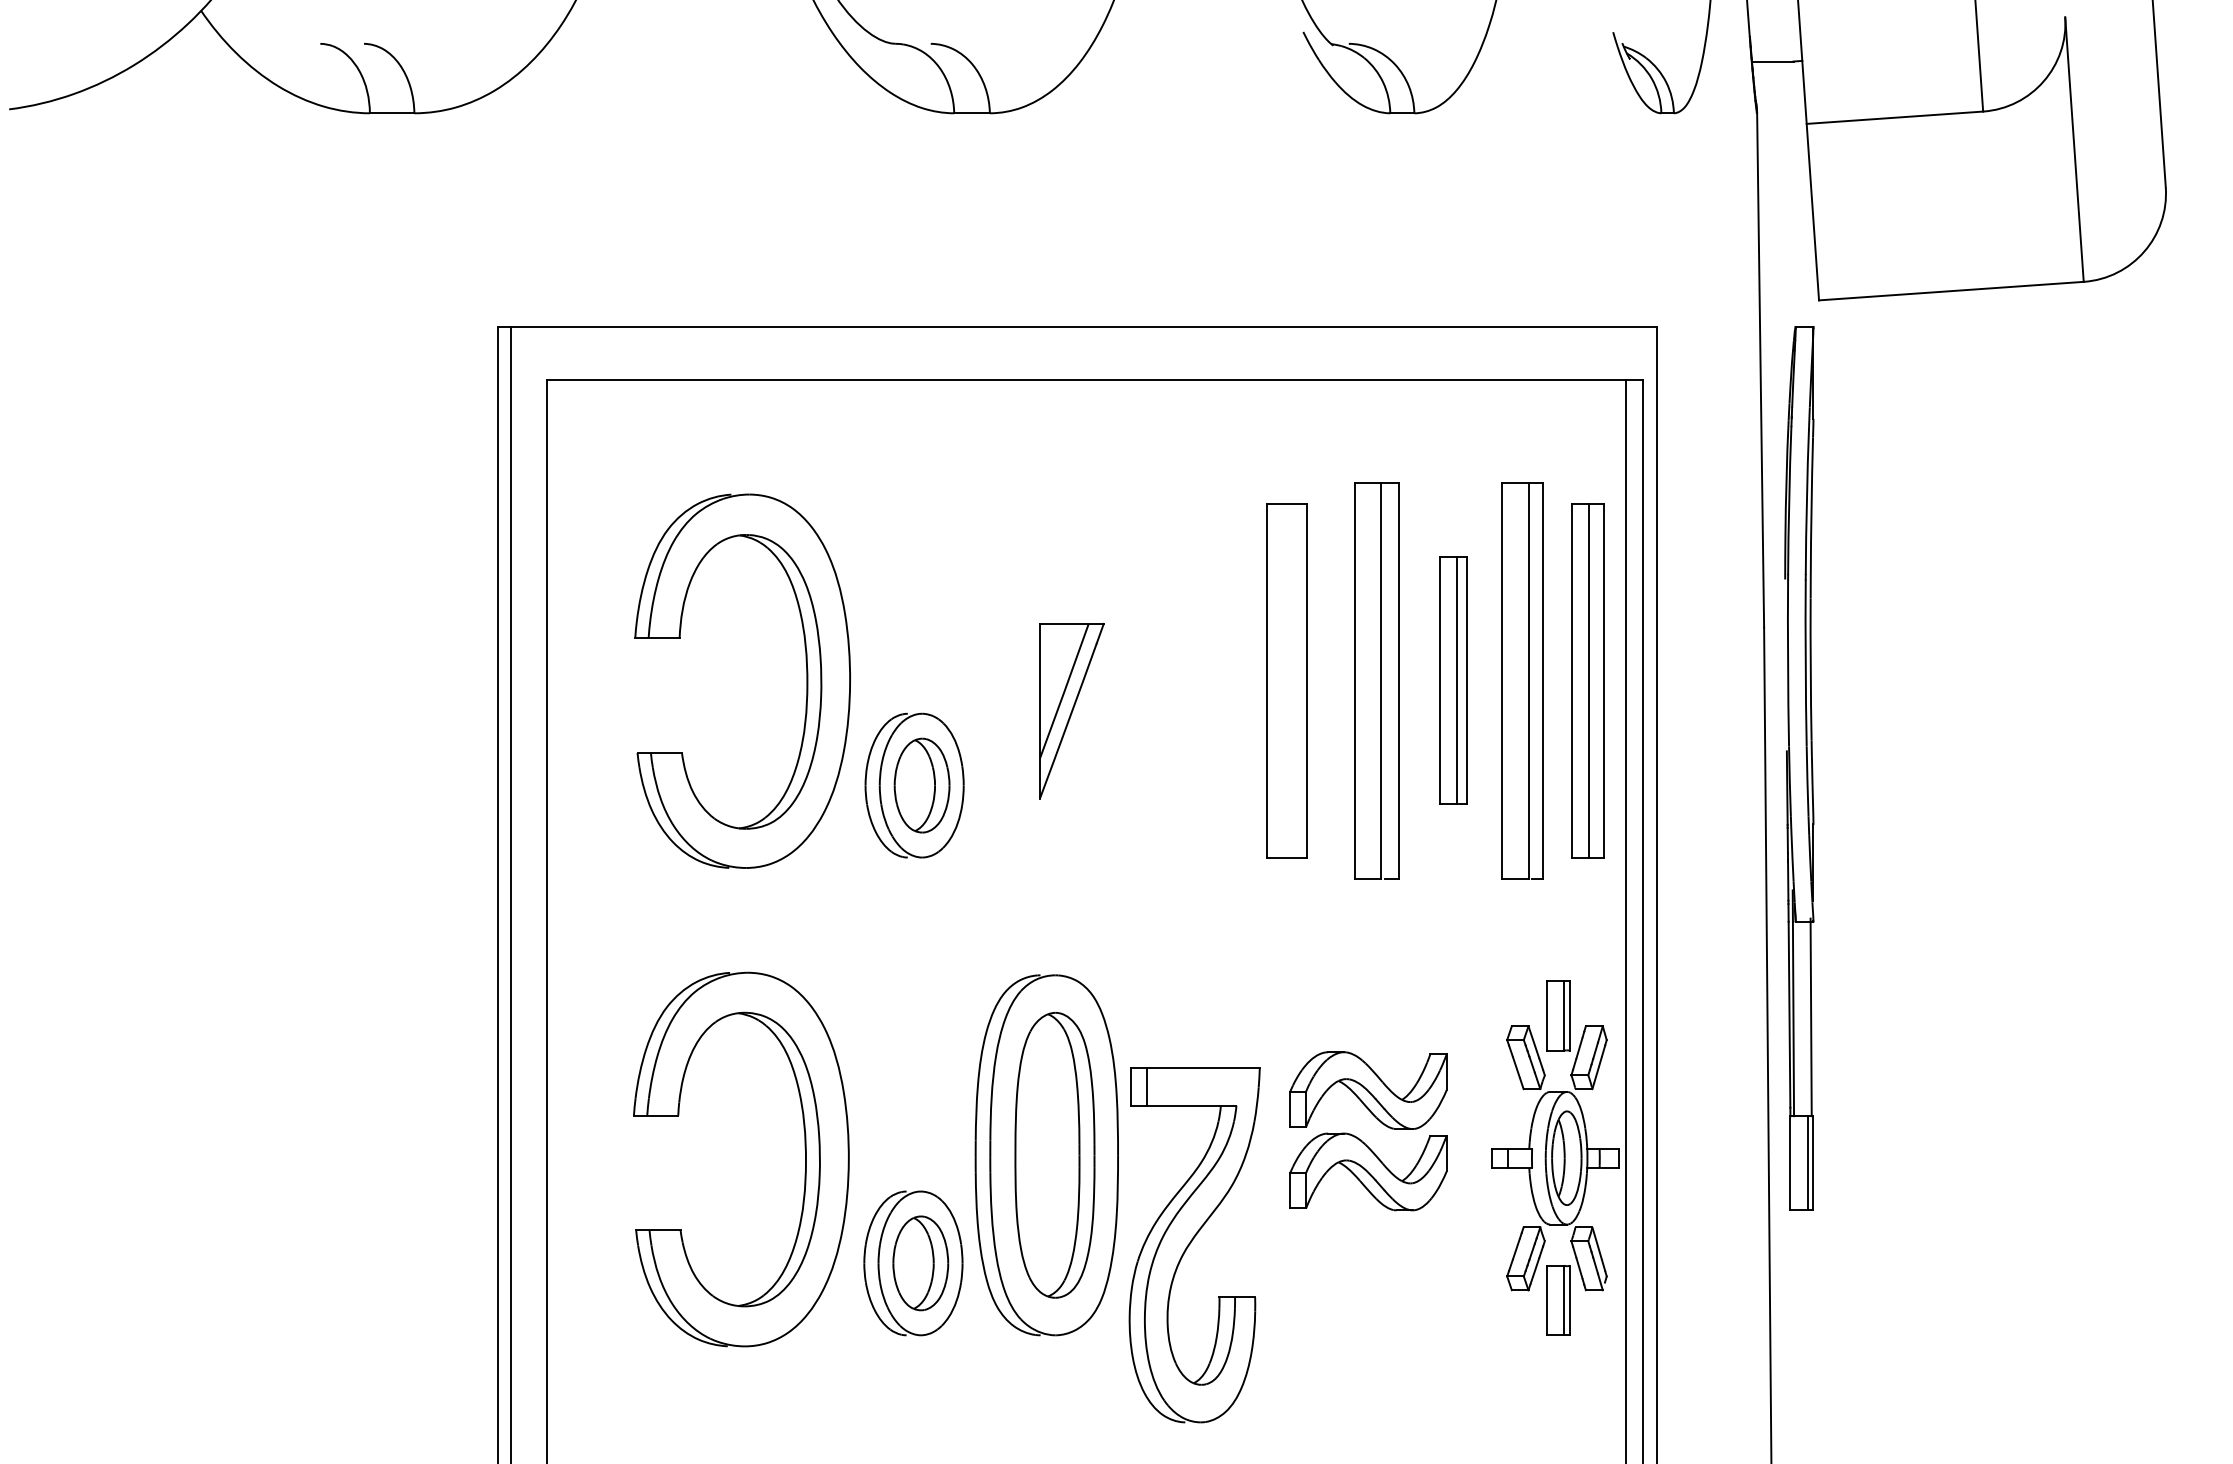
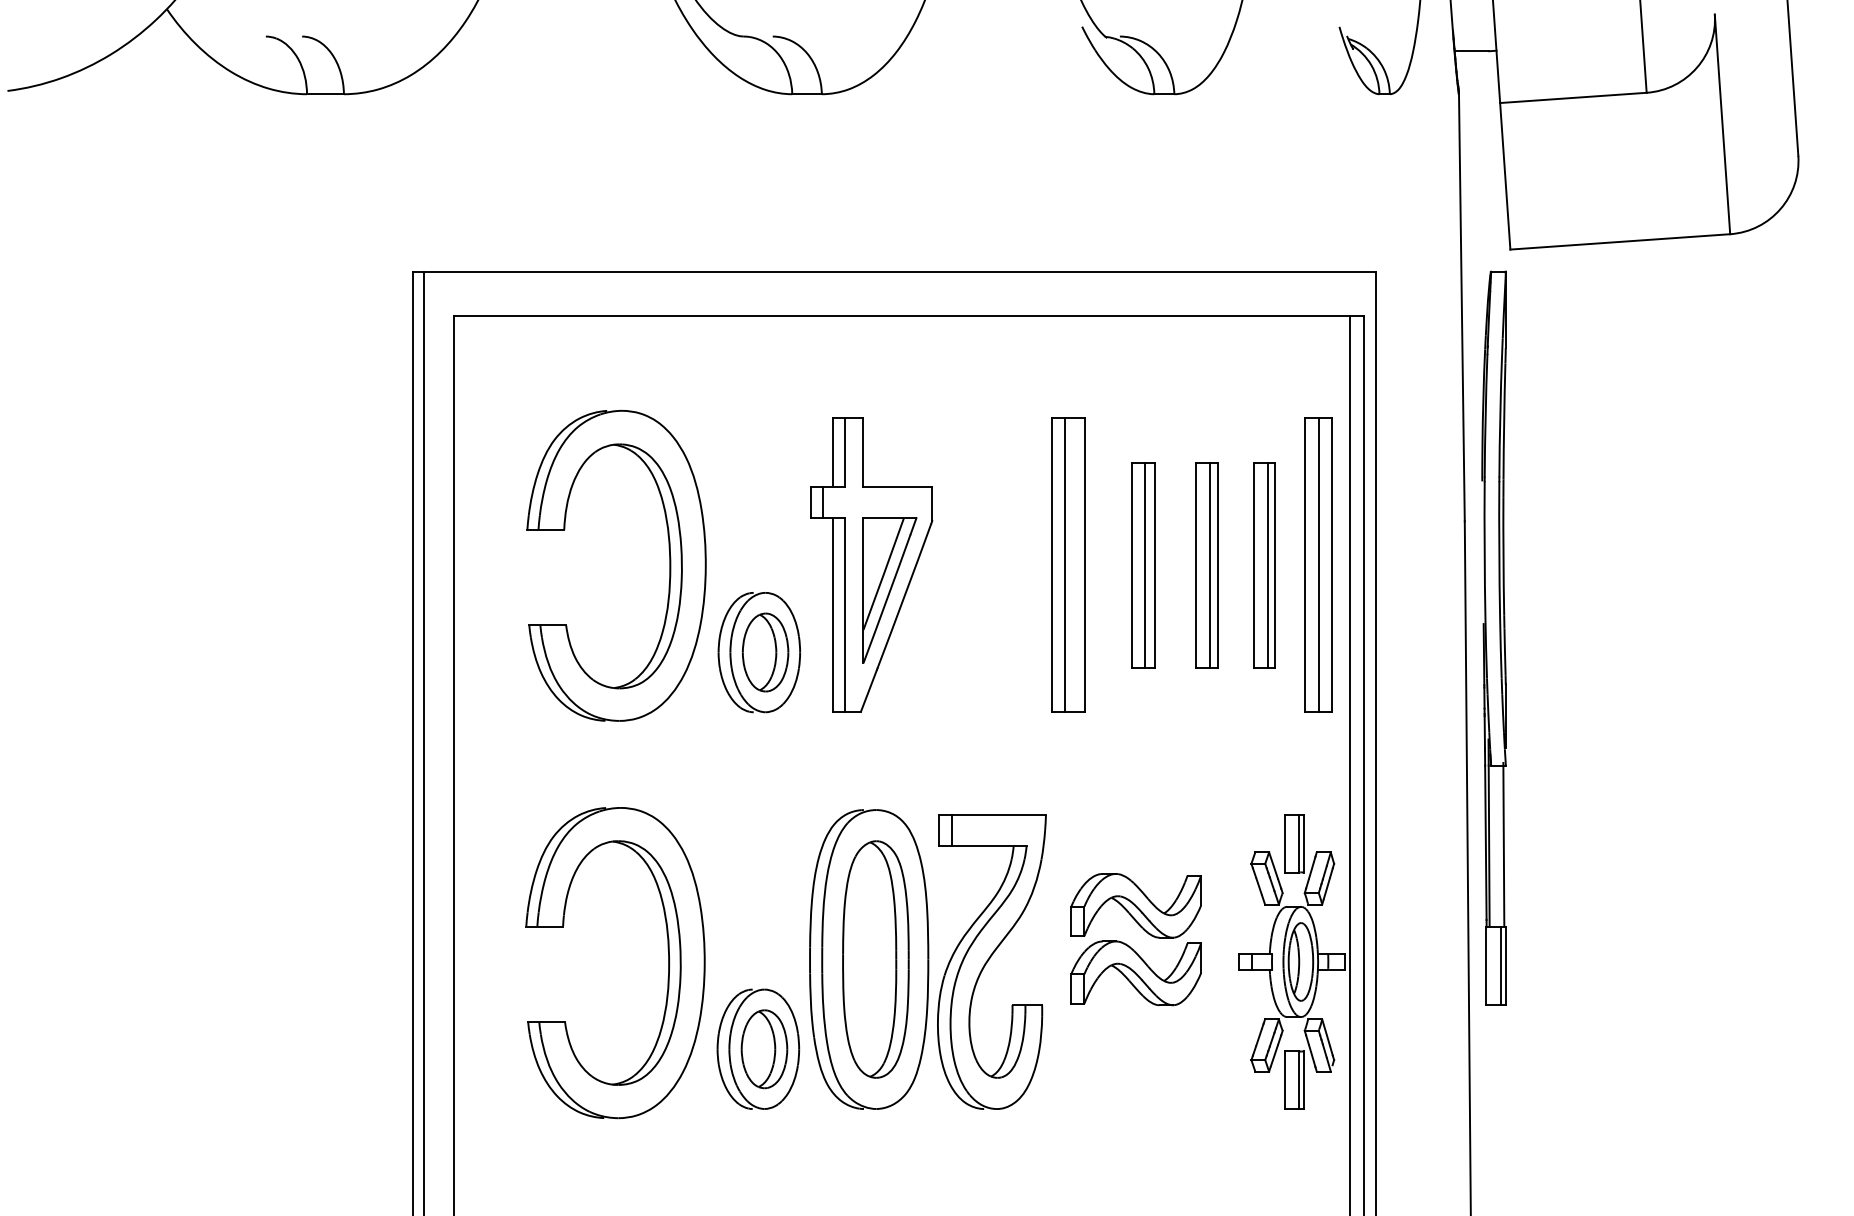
part: (1049, 680) -> (871, 565), added
line: (1282, 680) -> (1064, 565), added
part: (1376, 680) -> (1142, 565), size x0.62
part: (1522, 680) -> (1264, 565), size x0.62
part: (1194, 1245) -> (991, 962), moved

